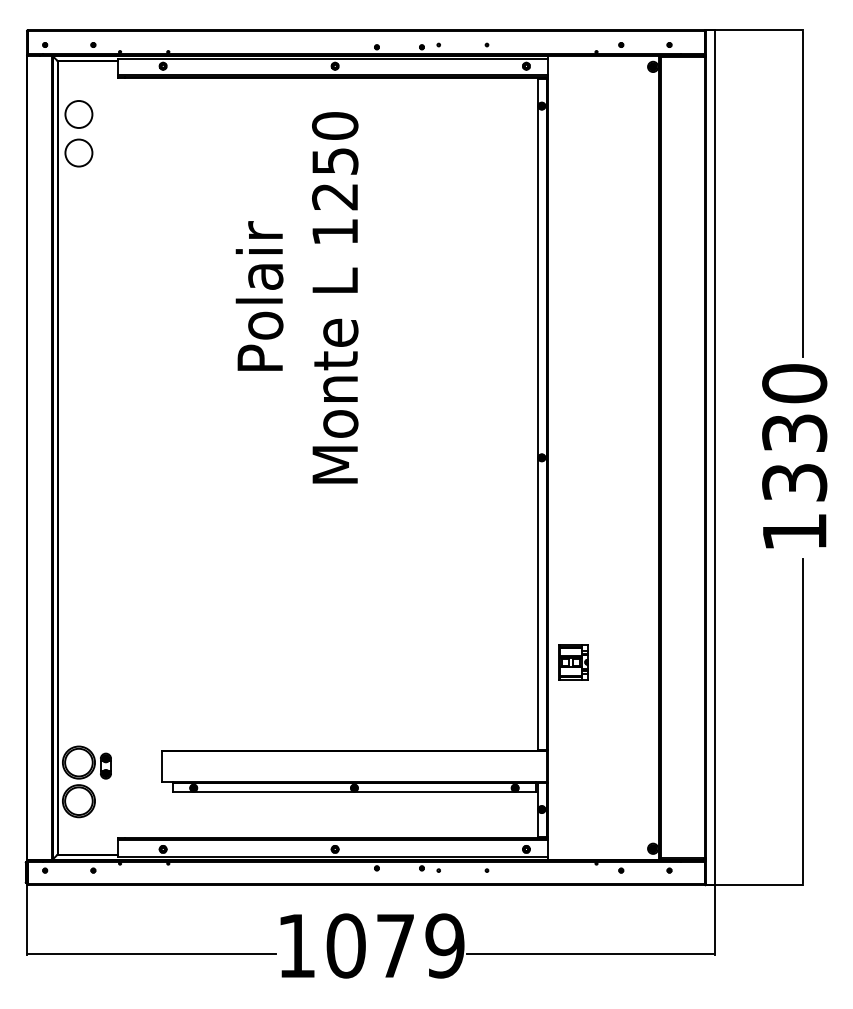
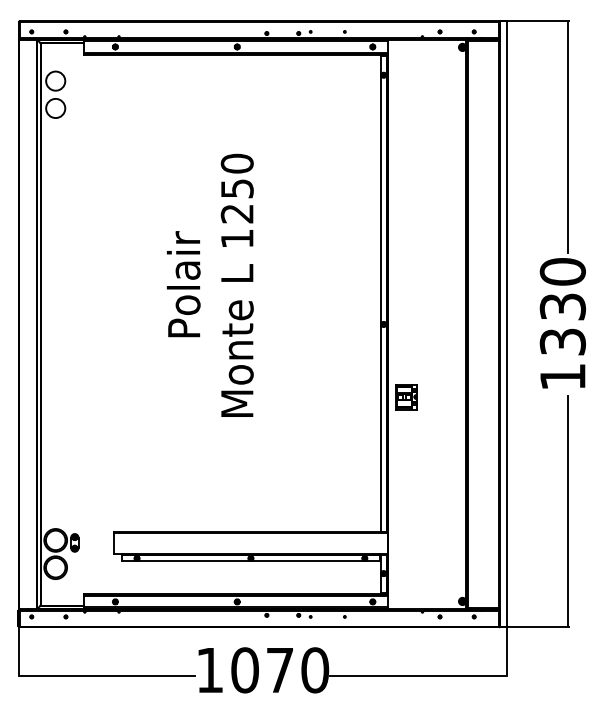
text: (296, 297) -> (209, 285), moved
part: (573, 662) -> (406, 397), moved
text: (444, 945) -> (314, 669), 1079 -> 1070

